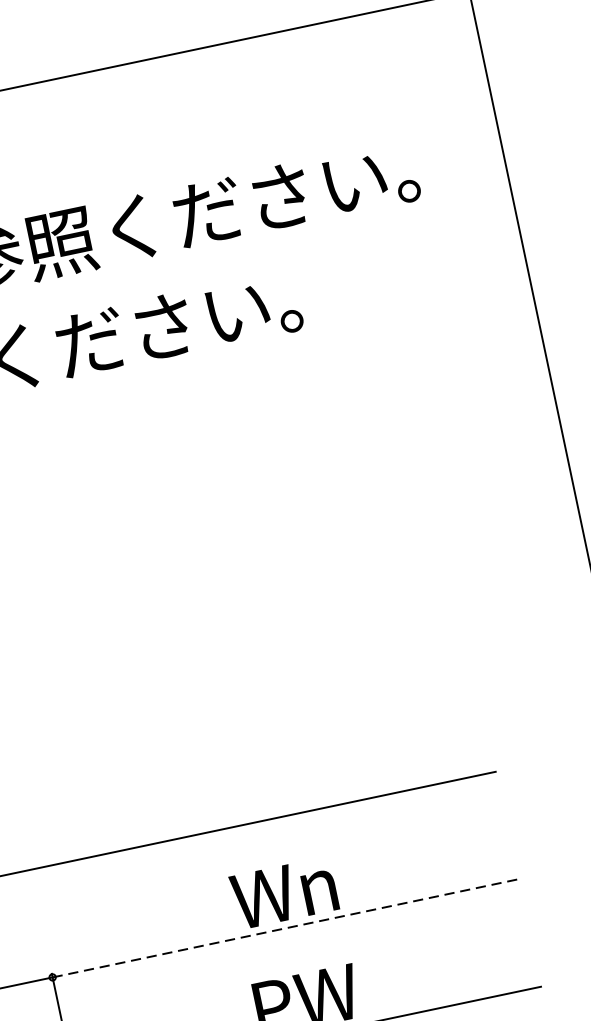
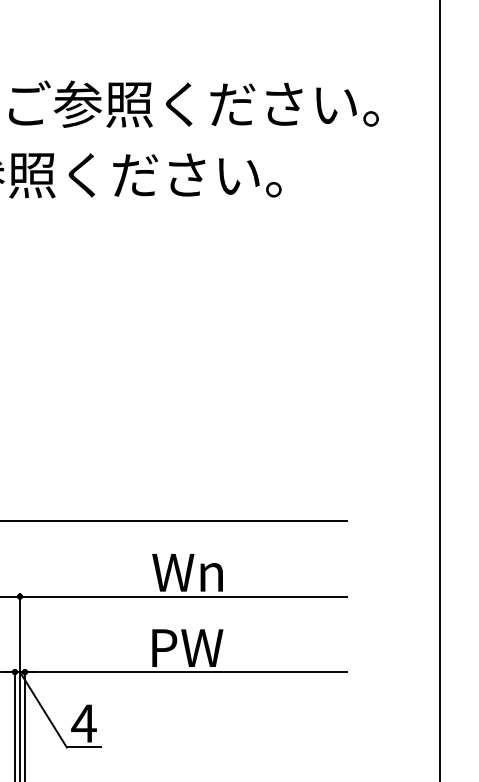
line: (285, 928) -> (183, 596), dashed -> solid

